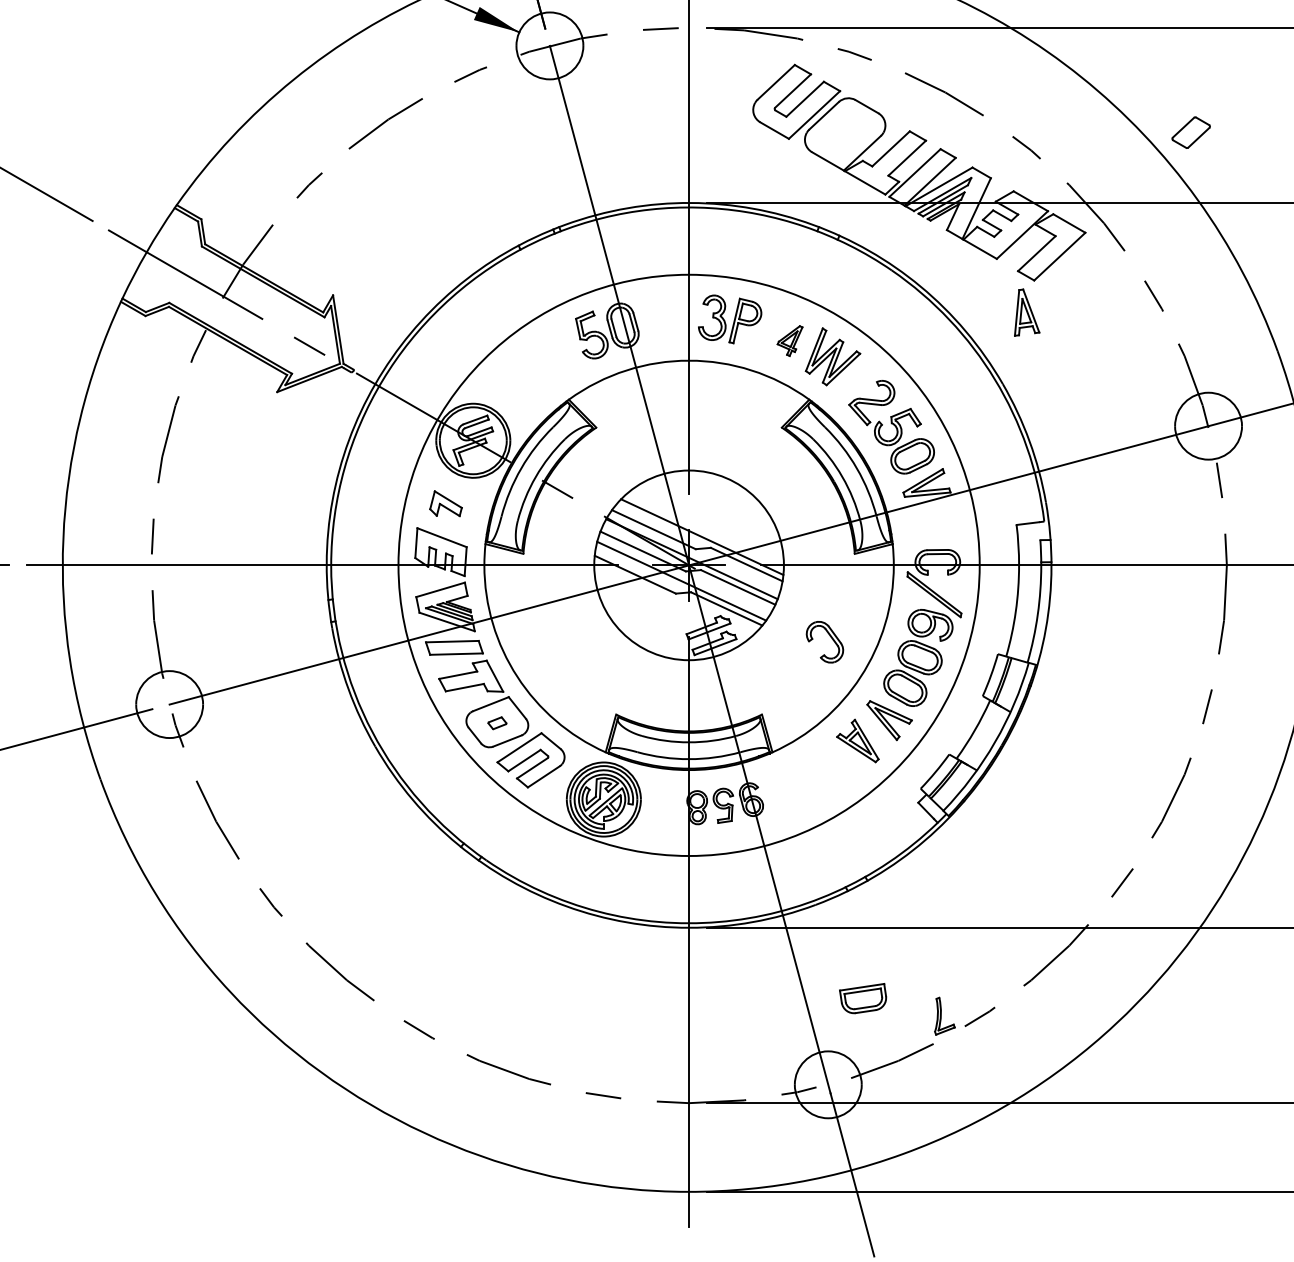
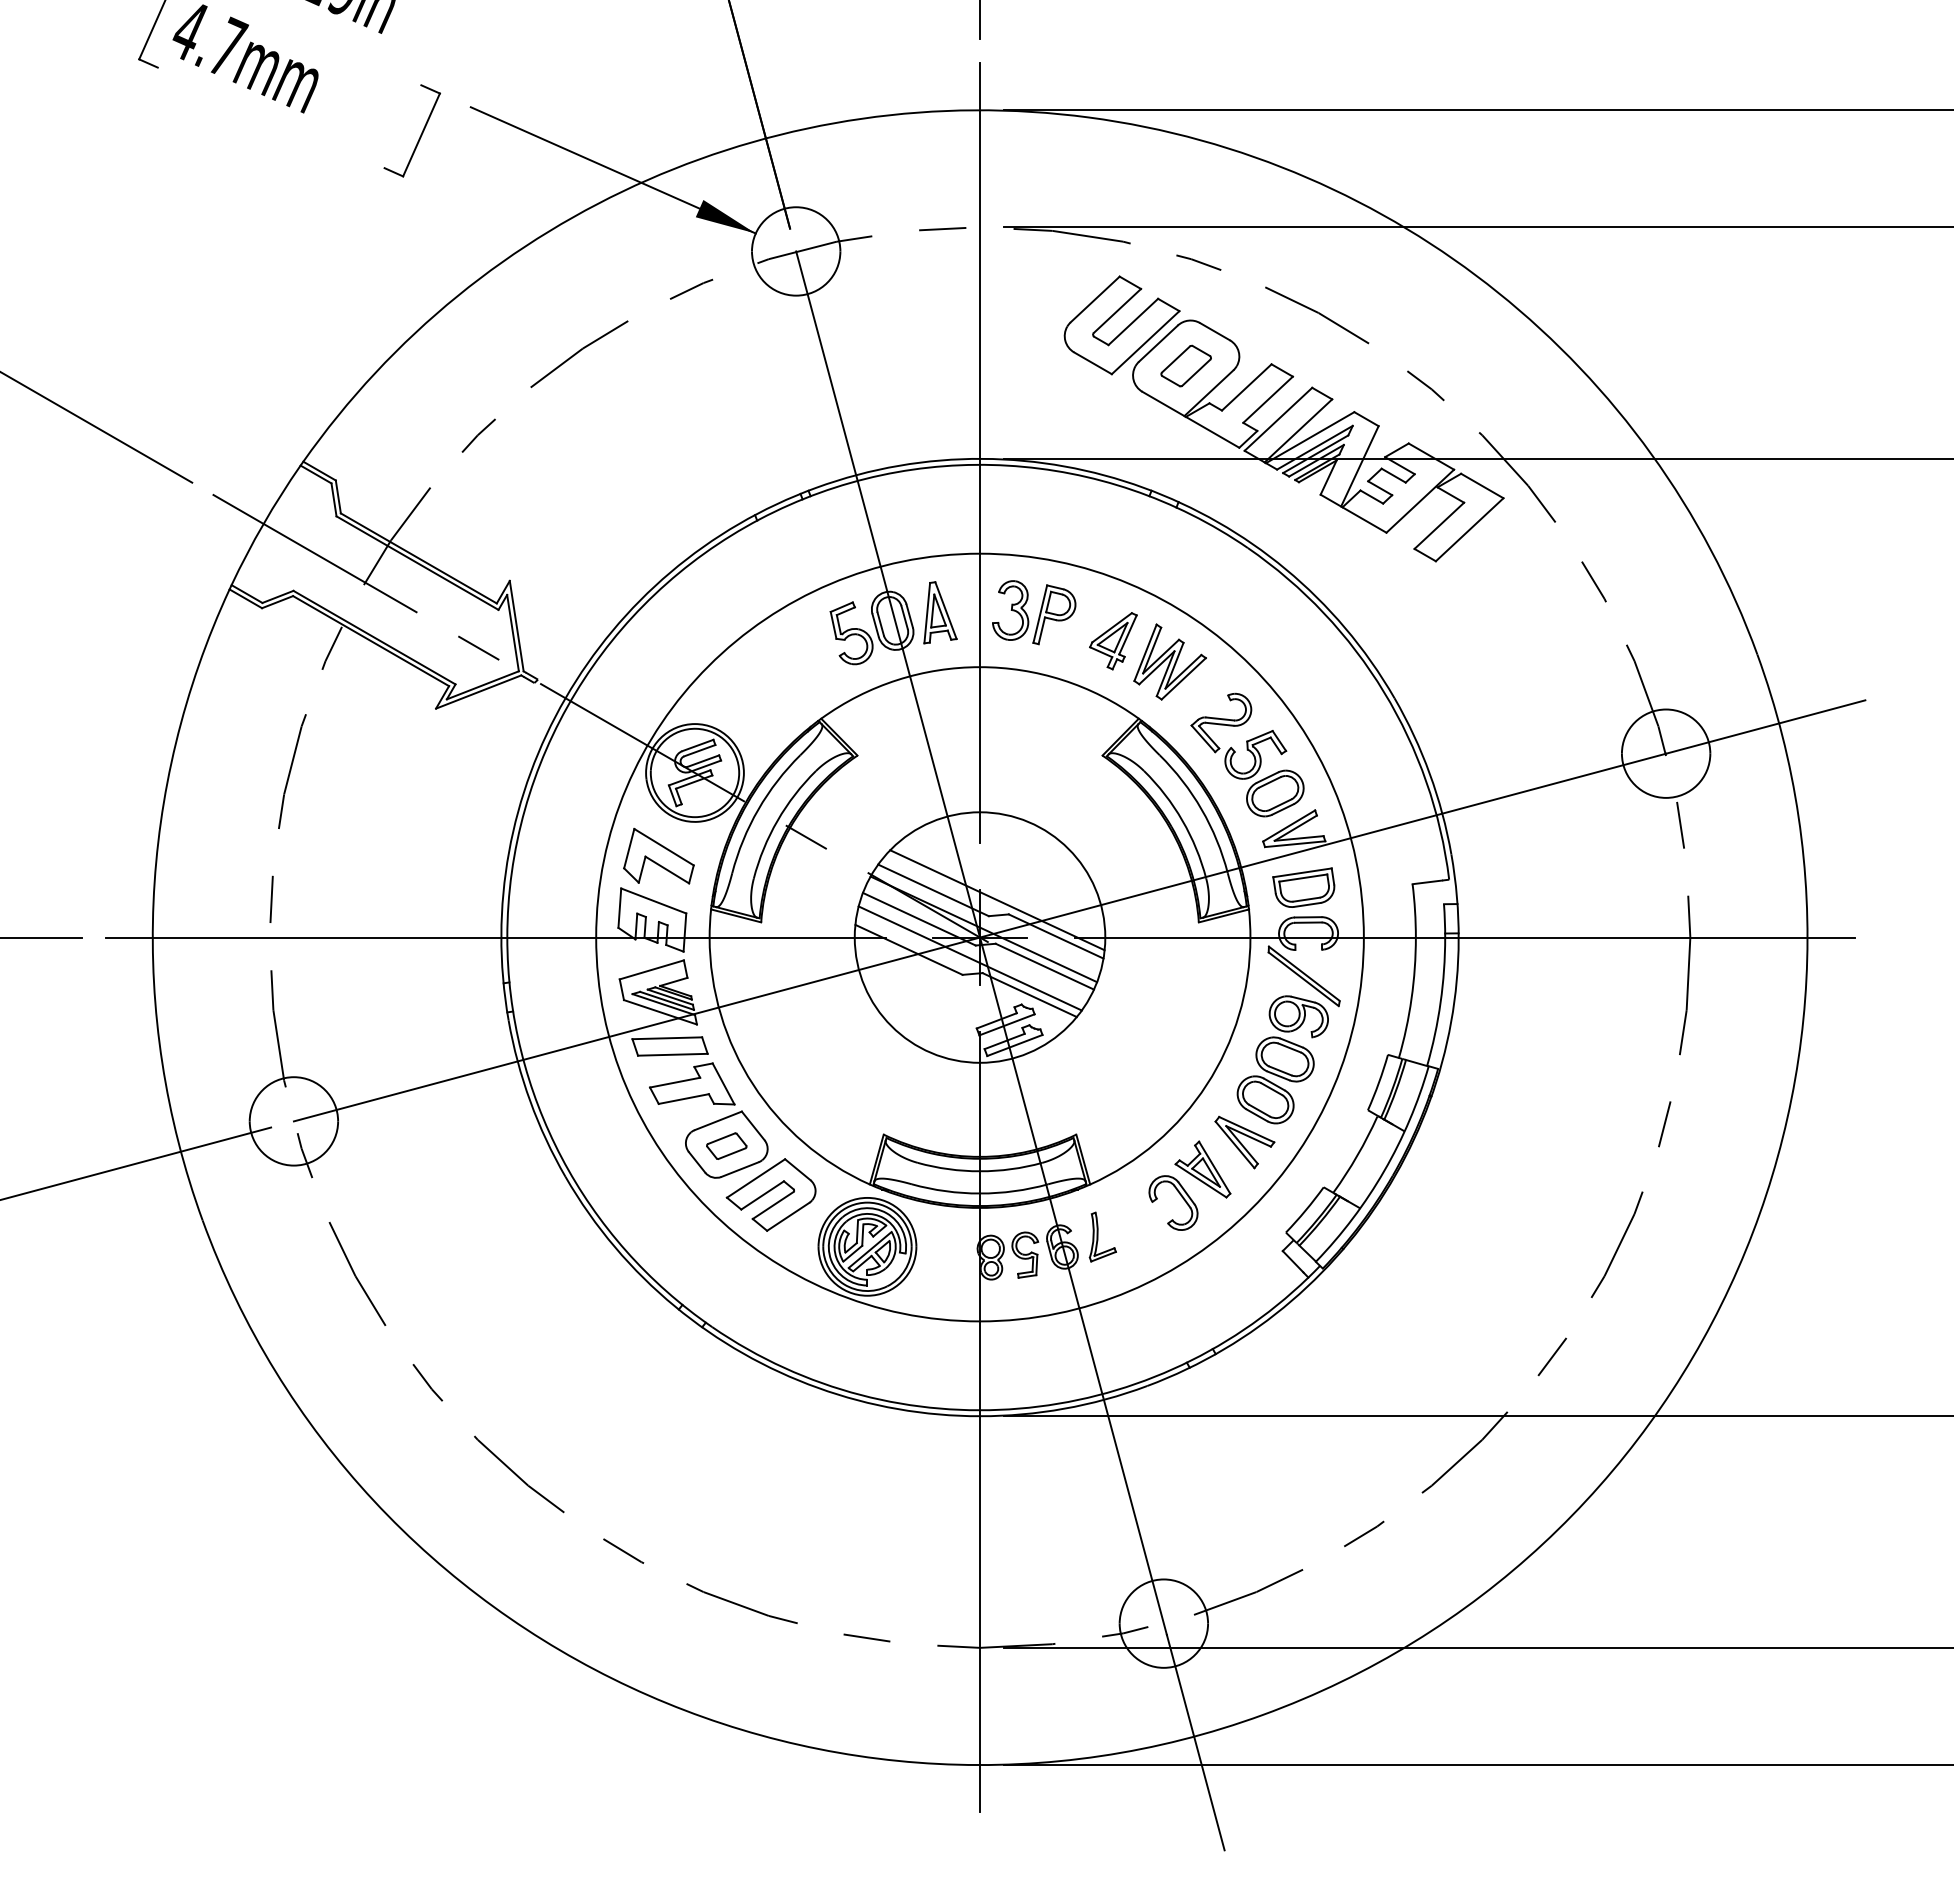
part: (1190, 132) -> (1185, 365), moved
part: (1027, 312) -> (940, 612), moved
part: (790, 341) -> (1113, 641), size x1.43
part: (445, 503) -> (658, 855), size x1.67
part: (831, 638) -> (1181, 1197), moved
part: (497, 722) -> (726, 1145), size x1.67
part: (862, 998) -> (1303, 887), moved
part: (944, 1015) -> (1102, 1236), moved

